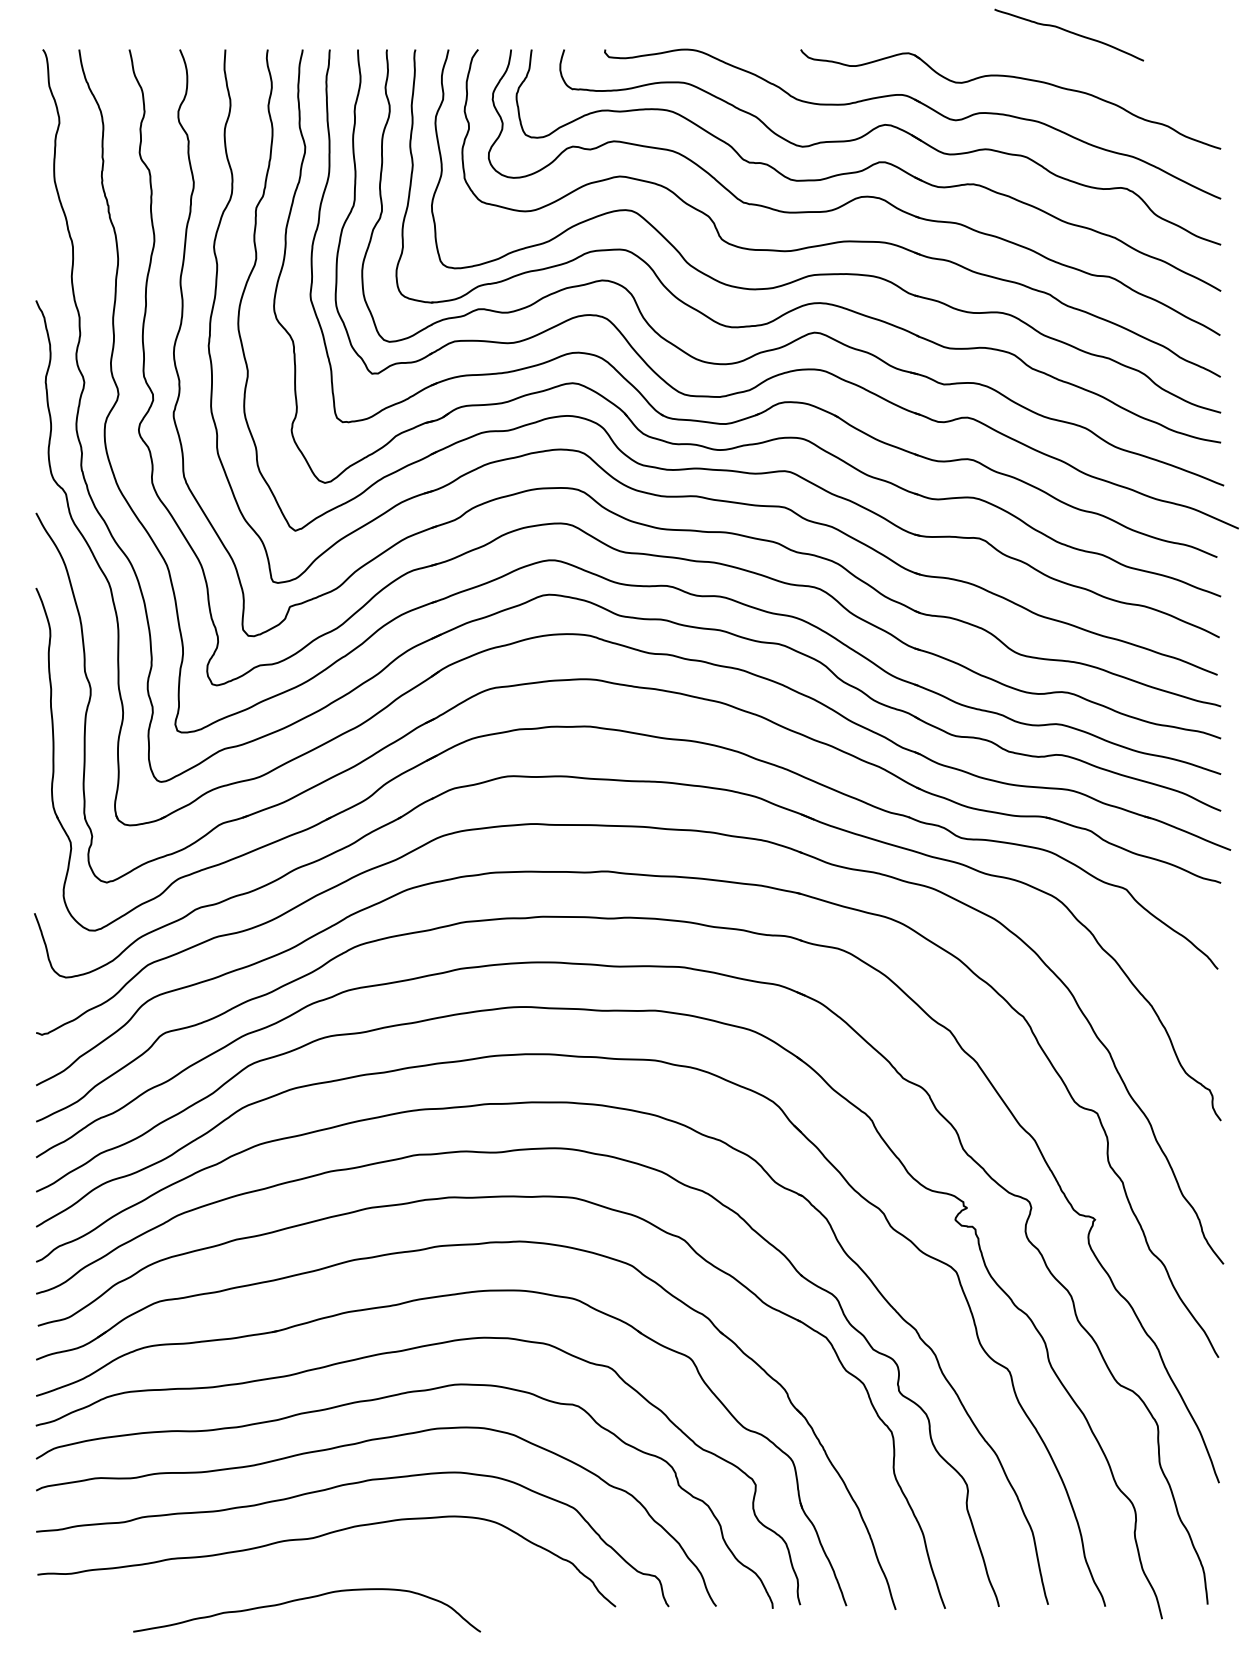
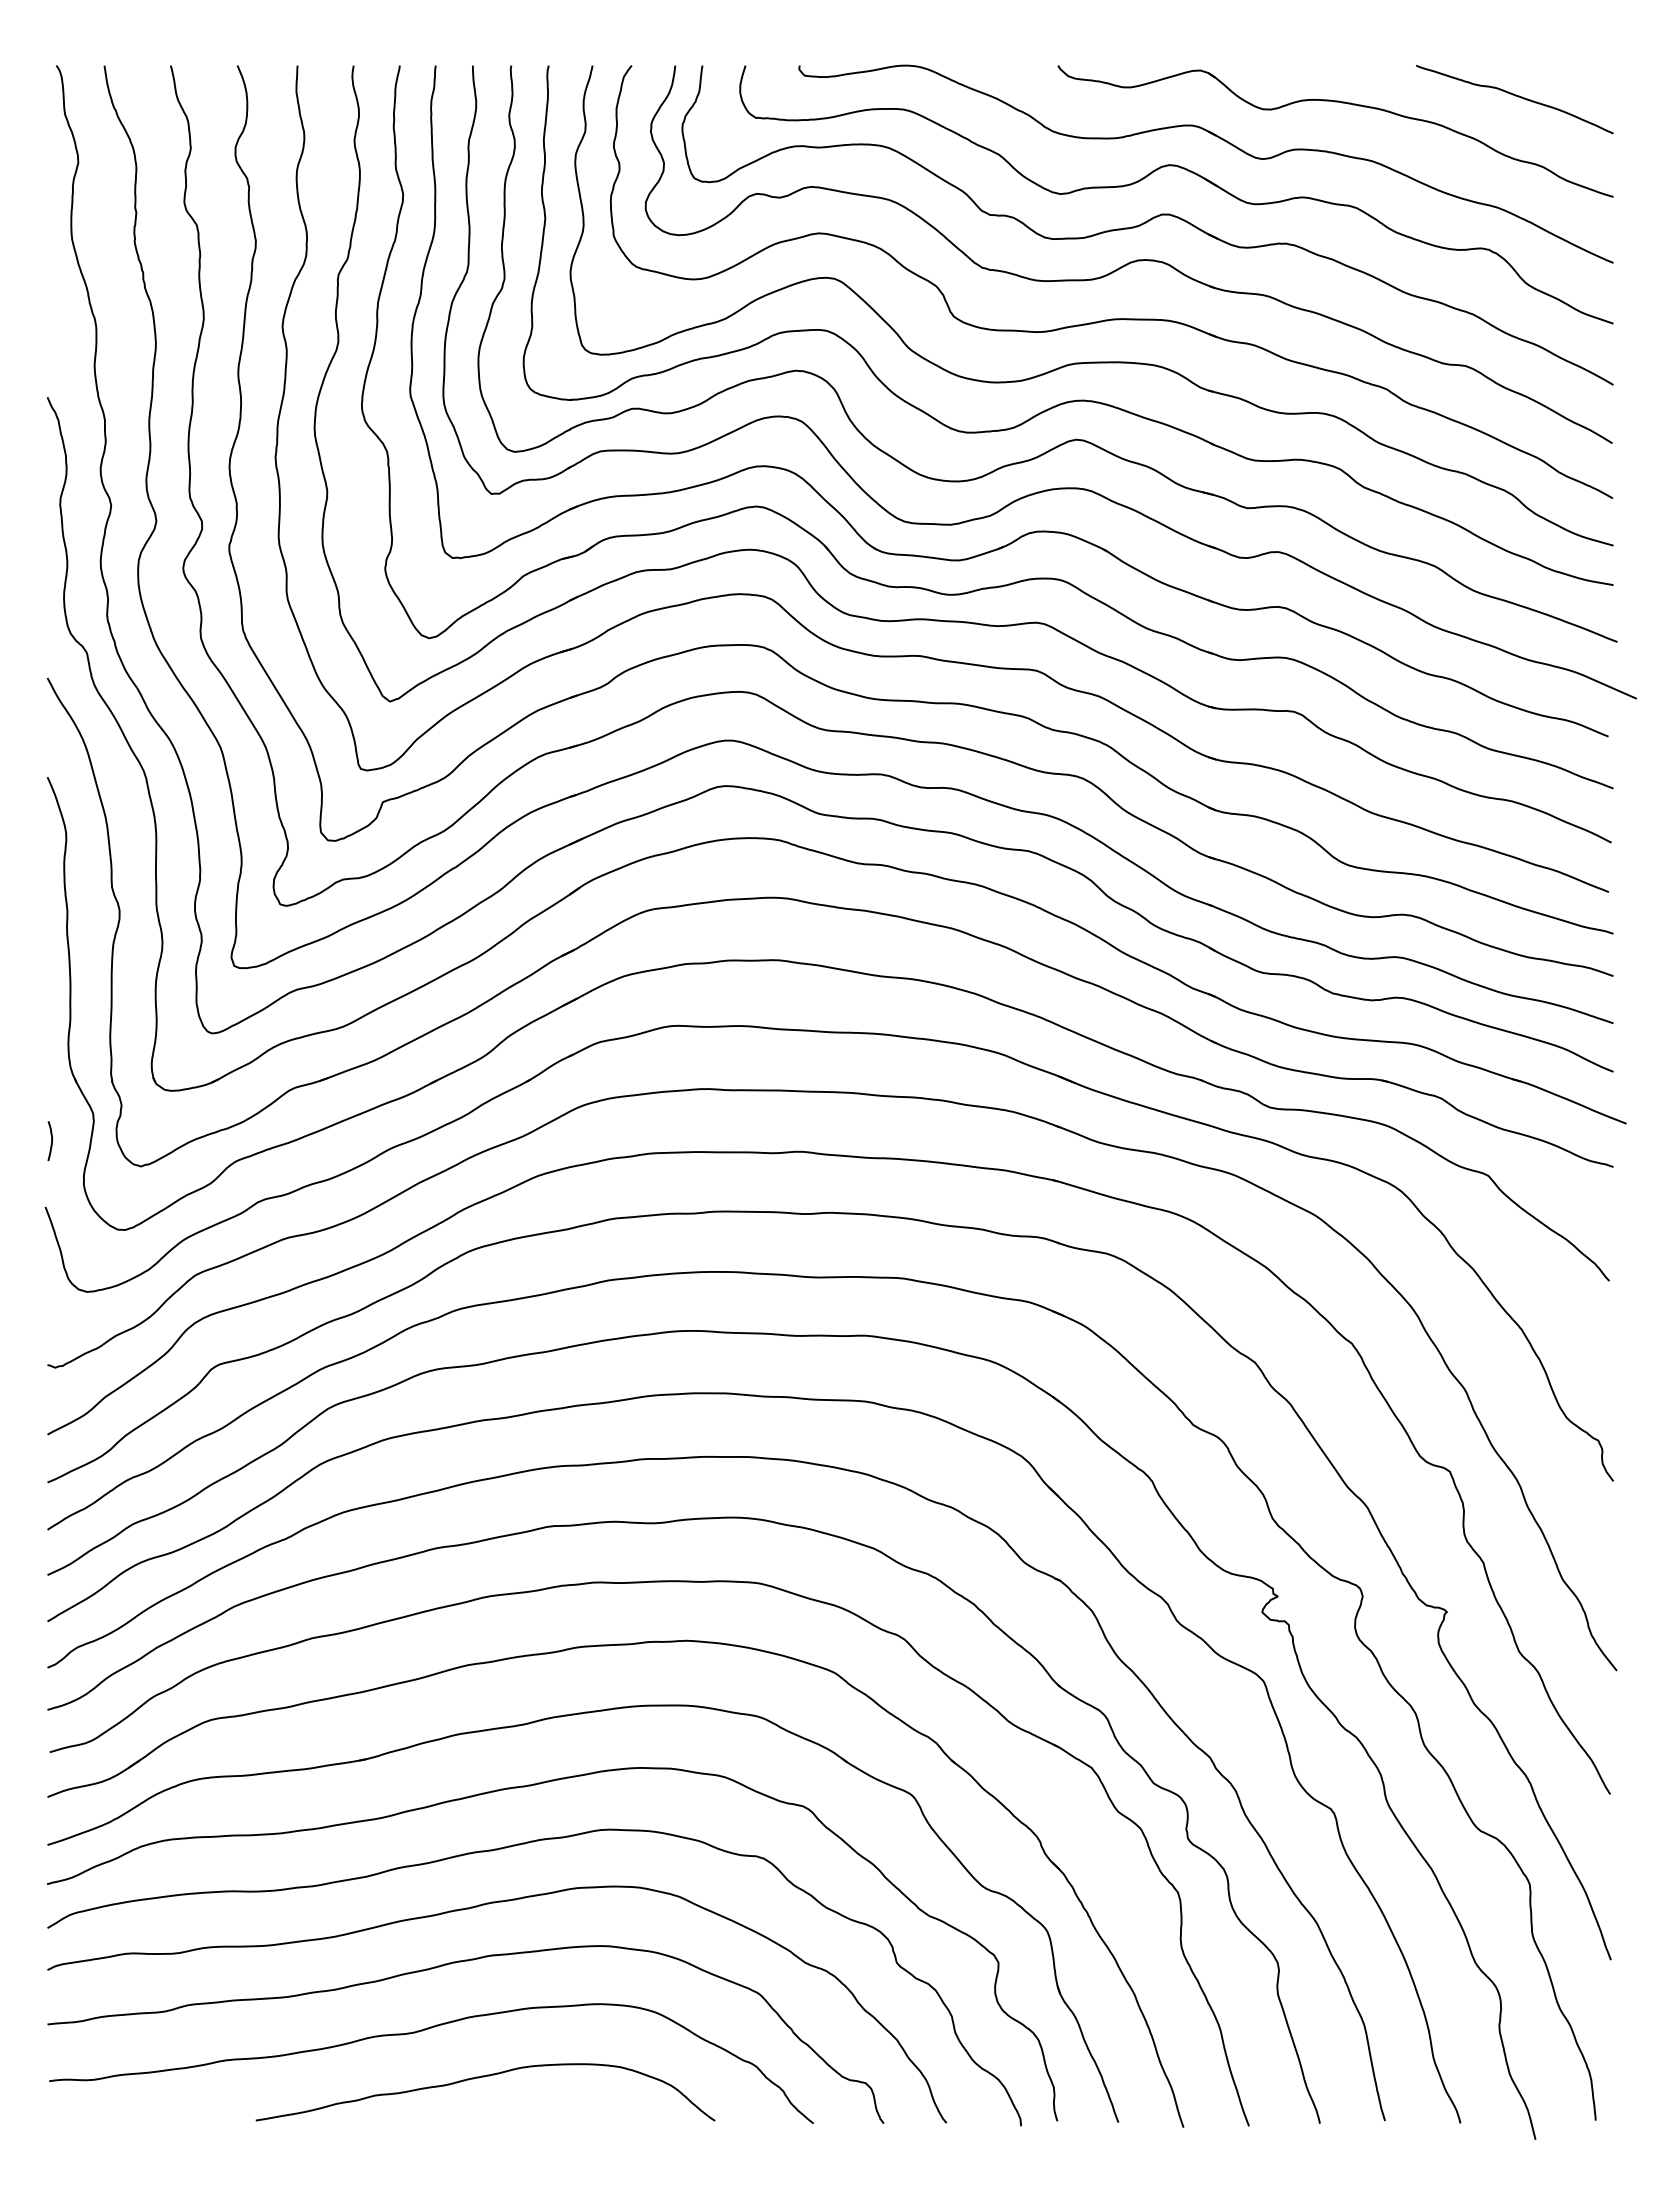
curve: (1069, 32) -> (1515, 96), moved
curve: (39, 862) -> (51, 1140), added
curve: (306, 1599) -> (484, 2077), moved

